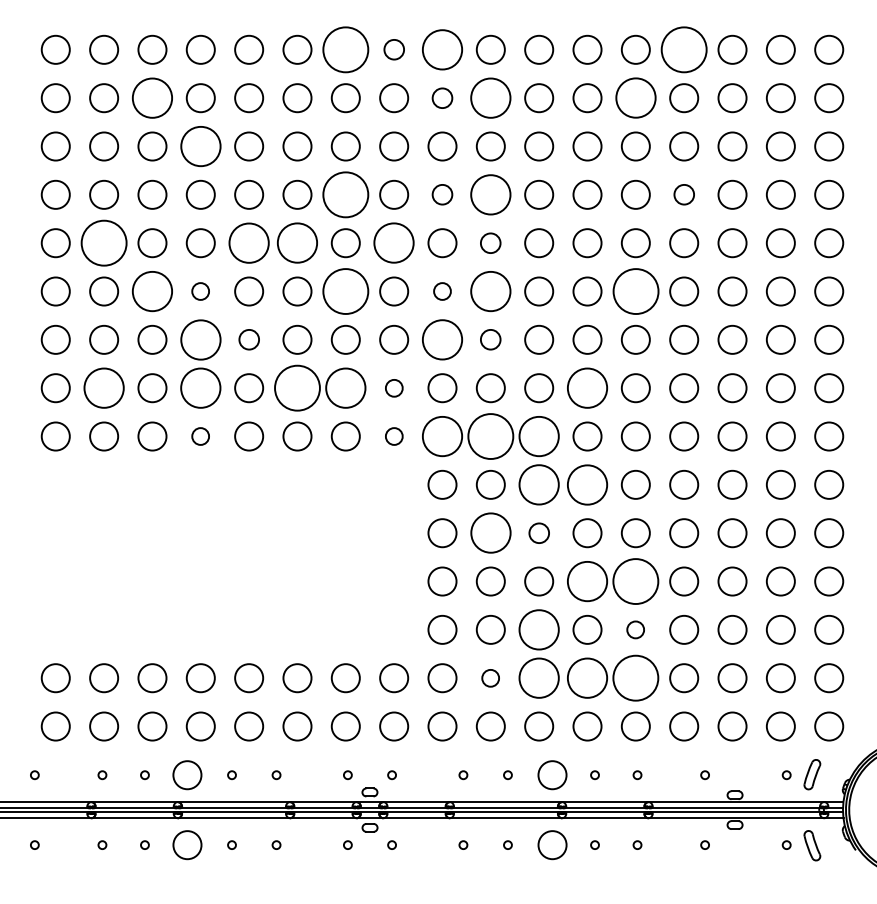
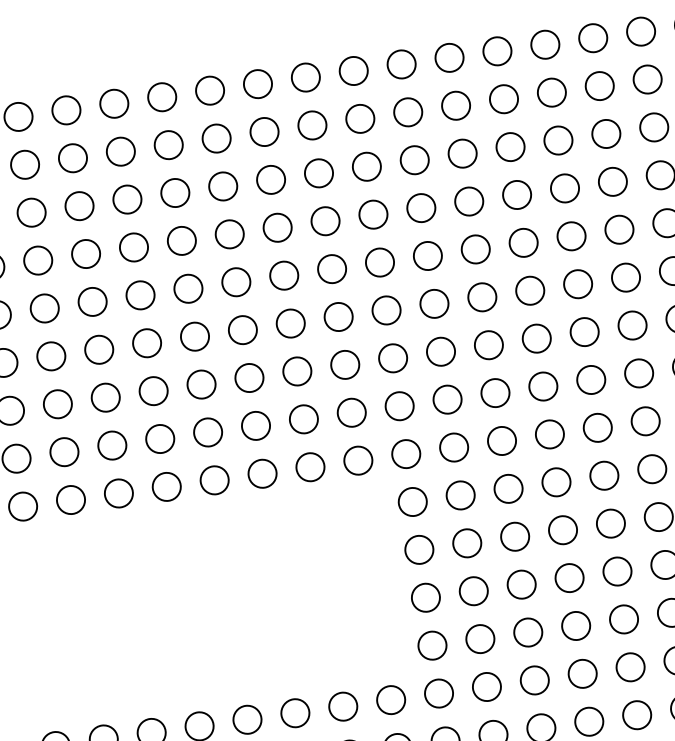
circle: (345, 49) -> (257, 83), size x0.62
circle: (394, 49) -> (306, 77), size x1.43
circle: (442, 49) -> (353, 70), size x0.71
circle: (684, 49) -> (593, 37), size x0.62
circle: (152, 98) -> (73, 158), size x0.71
circle: (442, 98) -> (360, 119), size x1.43
circle: (490, 98) -> (407, 112), size x0.71
circle: (635, 98) -> (551, 93), size x0.71
circle: (200, 146) -> (127, 199), size x0.71
circle: (345, 194) -> (277, 227), size x0.62
circle: (442, 194) -> (373, 214), size x1.43
circle: (490, 194) -> (420, 207), size x0.71
circle: (684, 194) -> (613, 181), size x1.43
circle: (104, 243) -> (45, 308), size x0.62
circle: (249, 243) -> (188, 289), size x0.71
circle: (297, 243) -> (236, 282), size x0.71
circle: (394, 243) -> (332, 269), size x0.71
circle: (490, 243) -> (427, 256), size x1.43
circle: (152, 291) -> (99, 349), size x0.71
circle: (200, 291) -> (146, 343), size x1.67
circle: (345, 291) -> (290, 323), size x0.62
circle: (442, 291) -> (386, 310), size x1.67
circle: (490, 291) -> (434, 303), size x0.71
circle: (635, 291) -> (577, 284), size x0.62
circle: (200, 339) -> (153, 390), size x0.71
circle: (249, 339) -> (201, 384), size x1.43
circle: (442, 339) -> (393, 357), size x0.71
circle: (490, 339) -> (440, 351), size x1.43
circle: (104, 388) -> (64, 452), size x0.71
circle: (200, 388) -> (159, 439), size x0.71
circle: (297, 388) -> (256, 426), size x0.62
circle: (345, 388) -> (303, 419), size x0.71
circle: (394, 388) -> (352, 413), size x1.67
circle: (587, 388) -> (543, 386), size x0.71
circle: (200, 436) -> (166, 486), size x1.67
circle: (394, 436) -> (358, 460), size x1.67
circle: (442, 436) -> (406, 454), size x0.71
circle: (490, 436) -> (453, 447), size x0.62
circle: (539, 436) -> (502, 440), size x0.71
circle: (539, 484) -> (508, 488), size x0.71
circle: (587, 484) -> (556, 481), size x0.71
circle: (490, 533) -> (466, 543), size x0.71
circle: (539, 533) -> (515, 537), size x1.43
circle: (587, 581) -> (569, 578), size x0.71
circle: (635, 581) -> (617, 571), size x0.62
circle: (539, 629) -> (528, 632), size x0.71
circle: (635, 629) -> (623, 619), size x1.67
circle: (490, 678) -> (486, 687), size x1.67
circle: (539, 678) -> (535, 680), size x0.71
circle: (587, 678) -> (582, 674), size x0.71
circle: (635, 678) -> (630, 667), size x0.62

